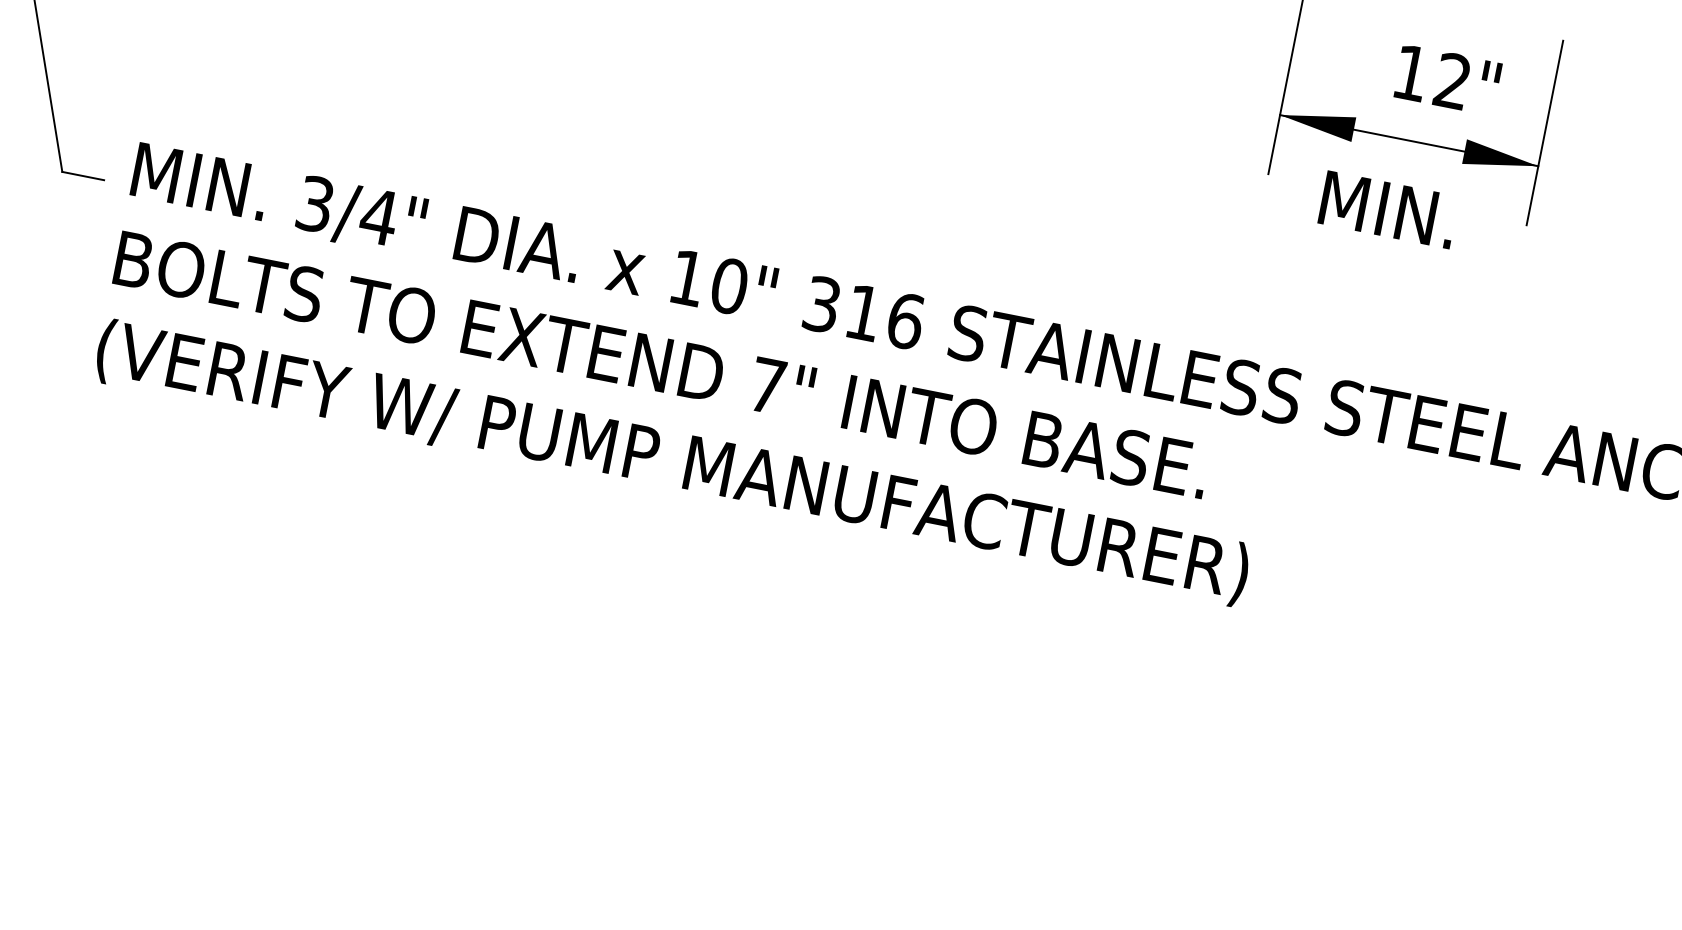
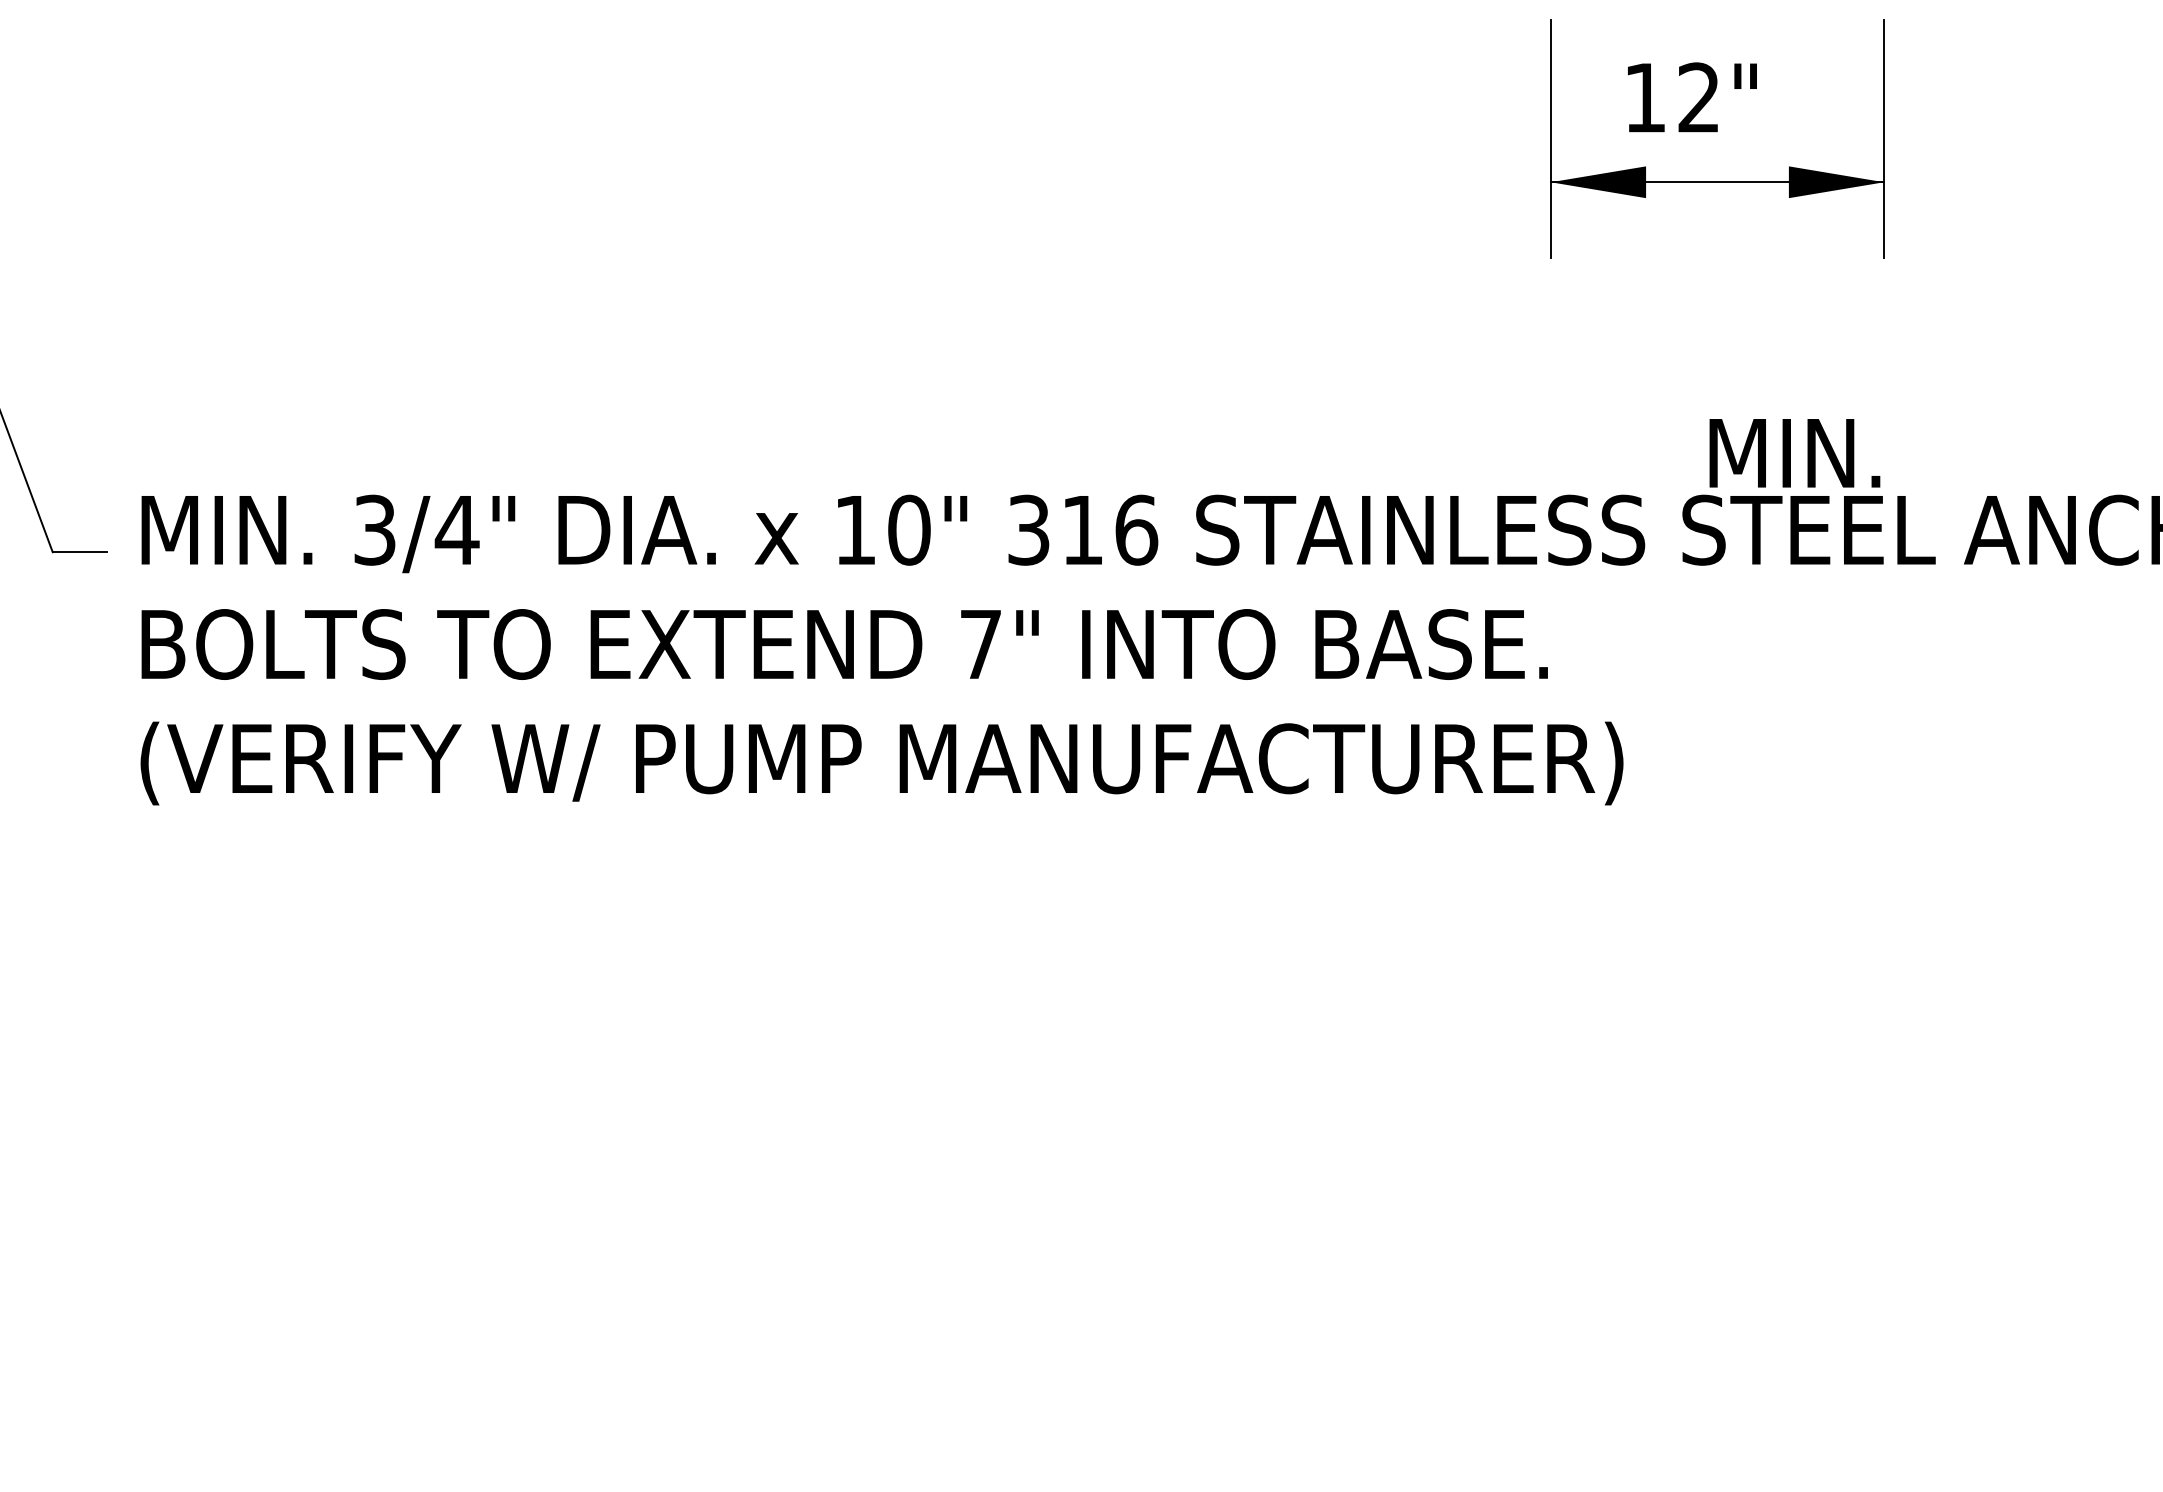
text: (1447, 80) -> (1692, 97), moved
text: (1388, 209) -> (1794, 453), moved

